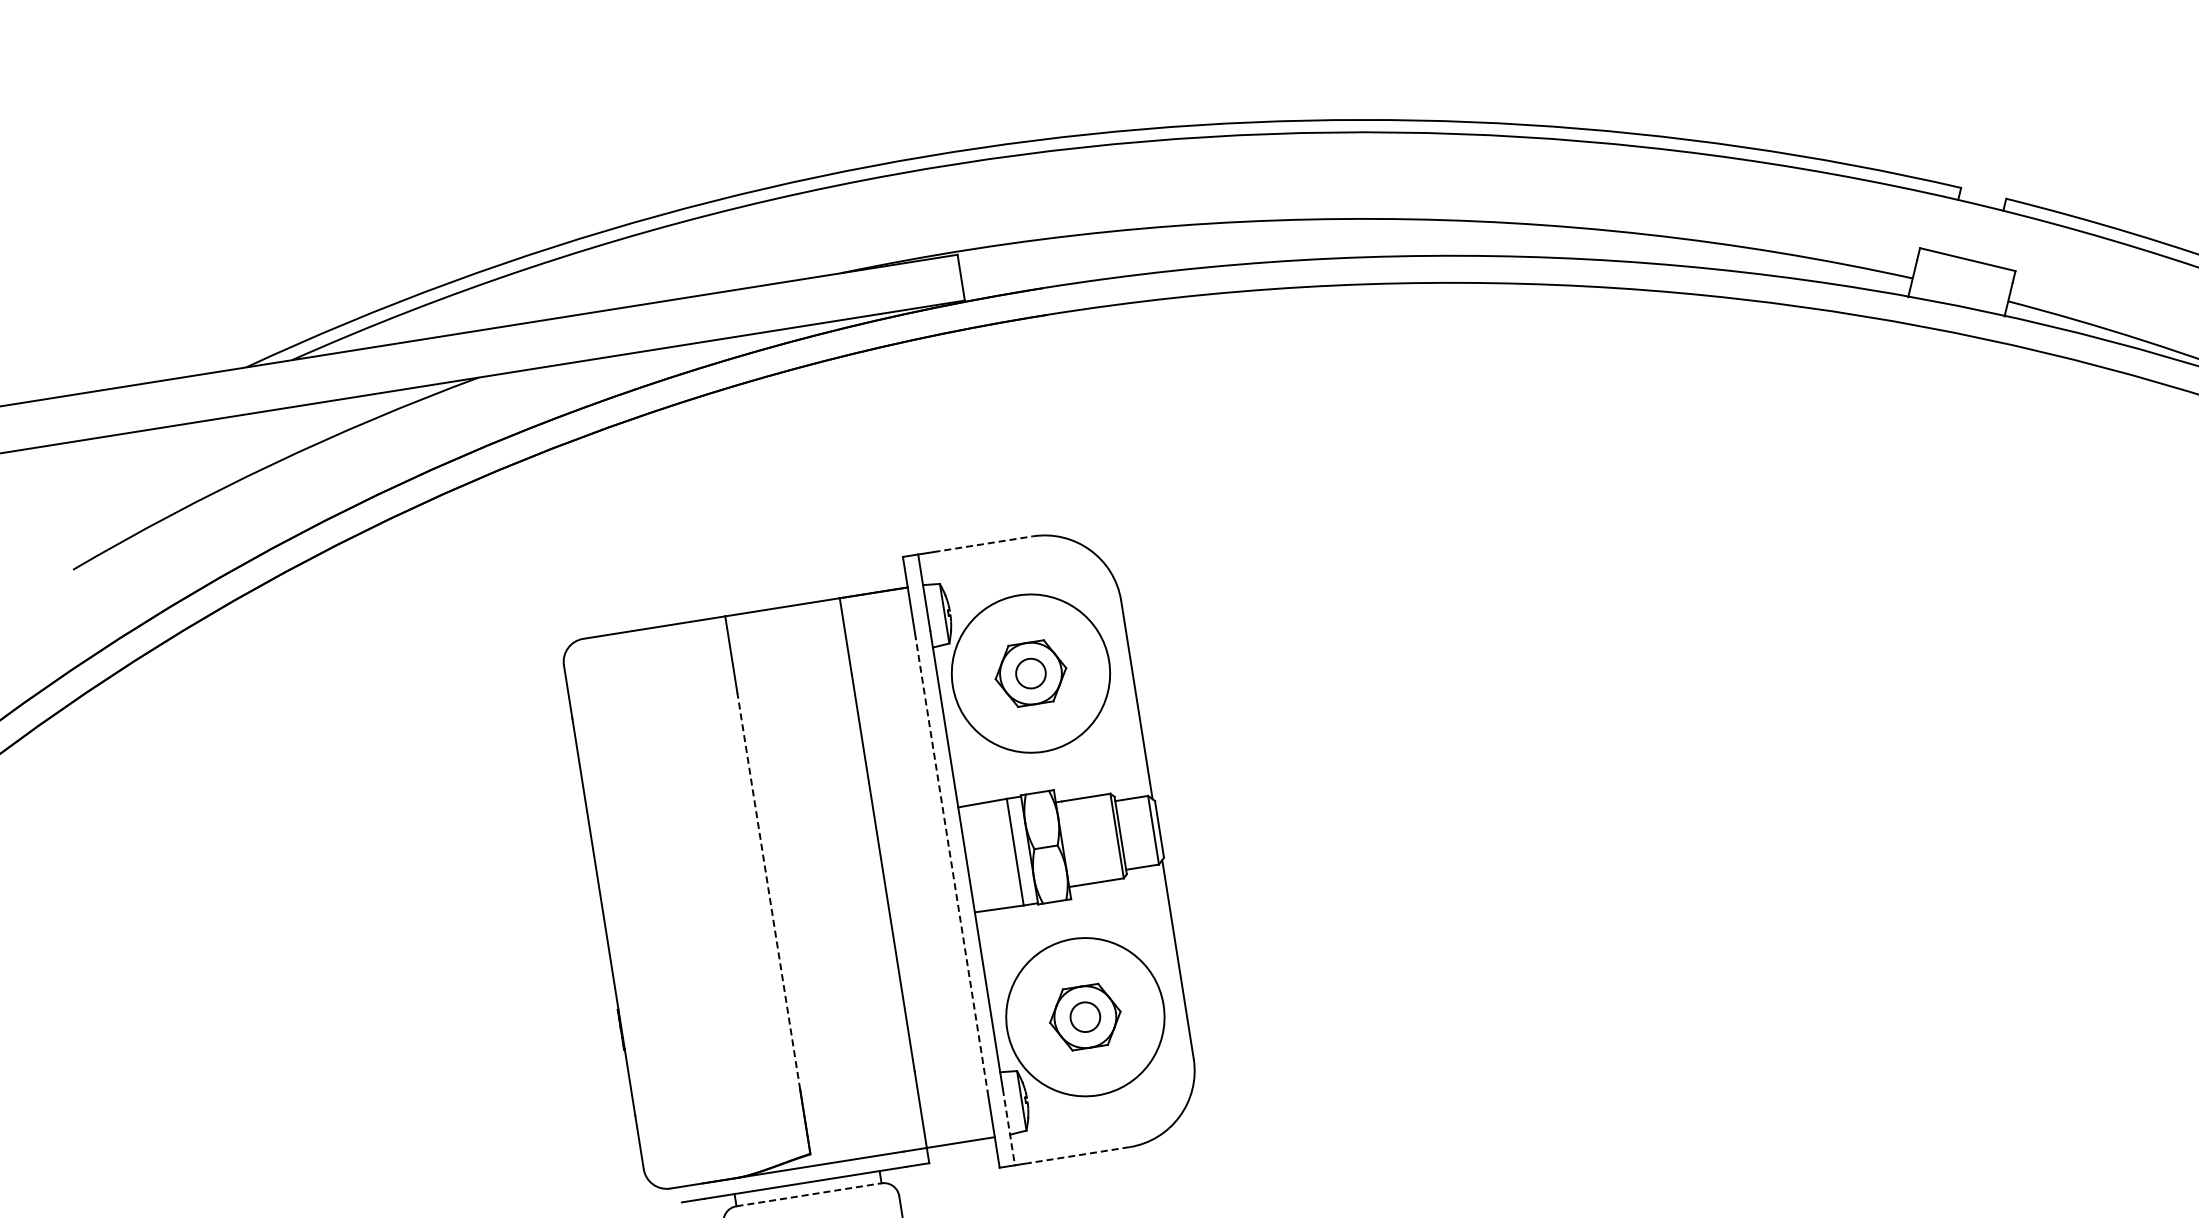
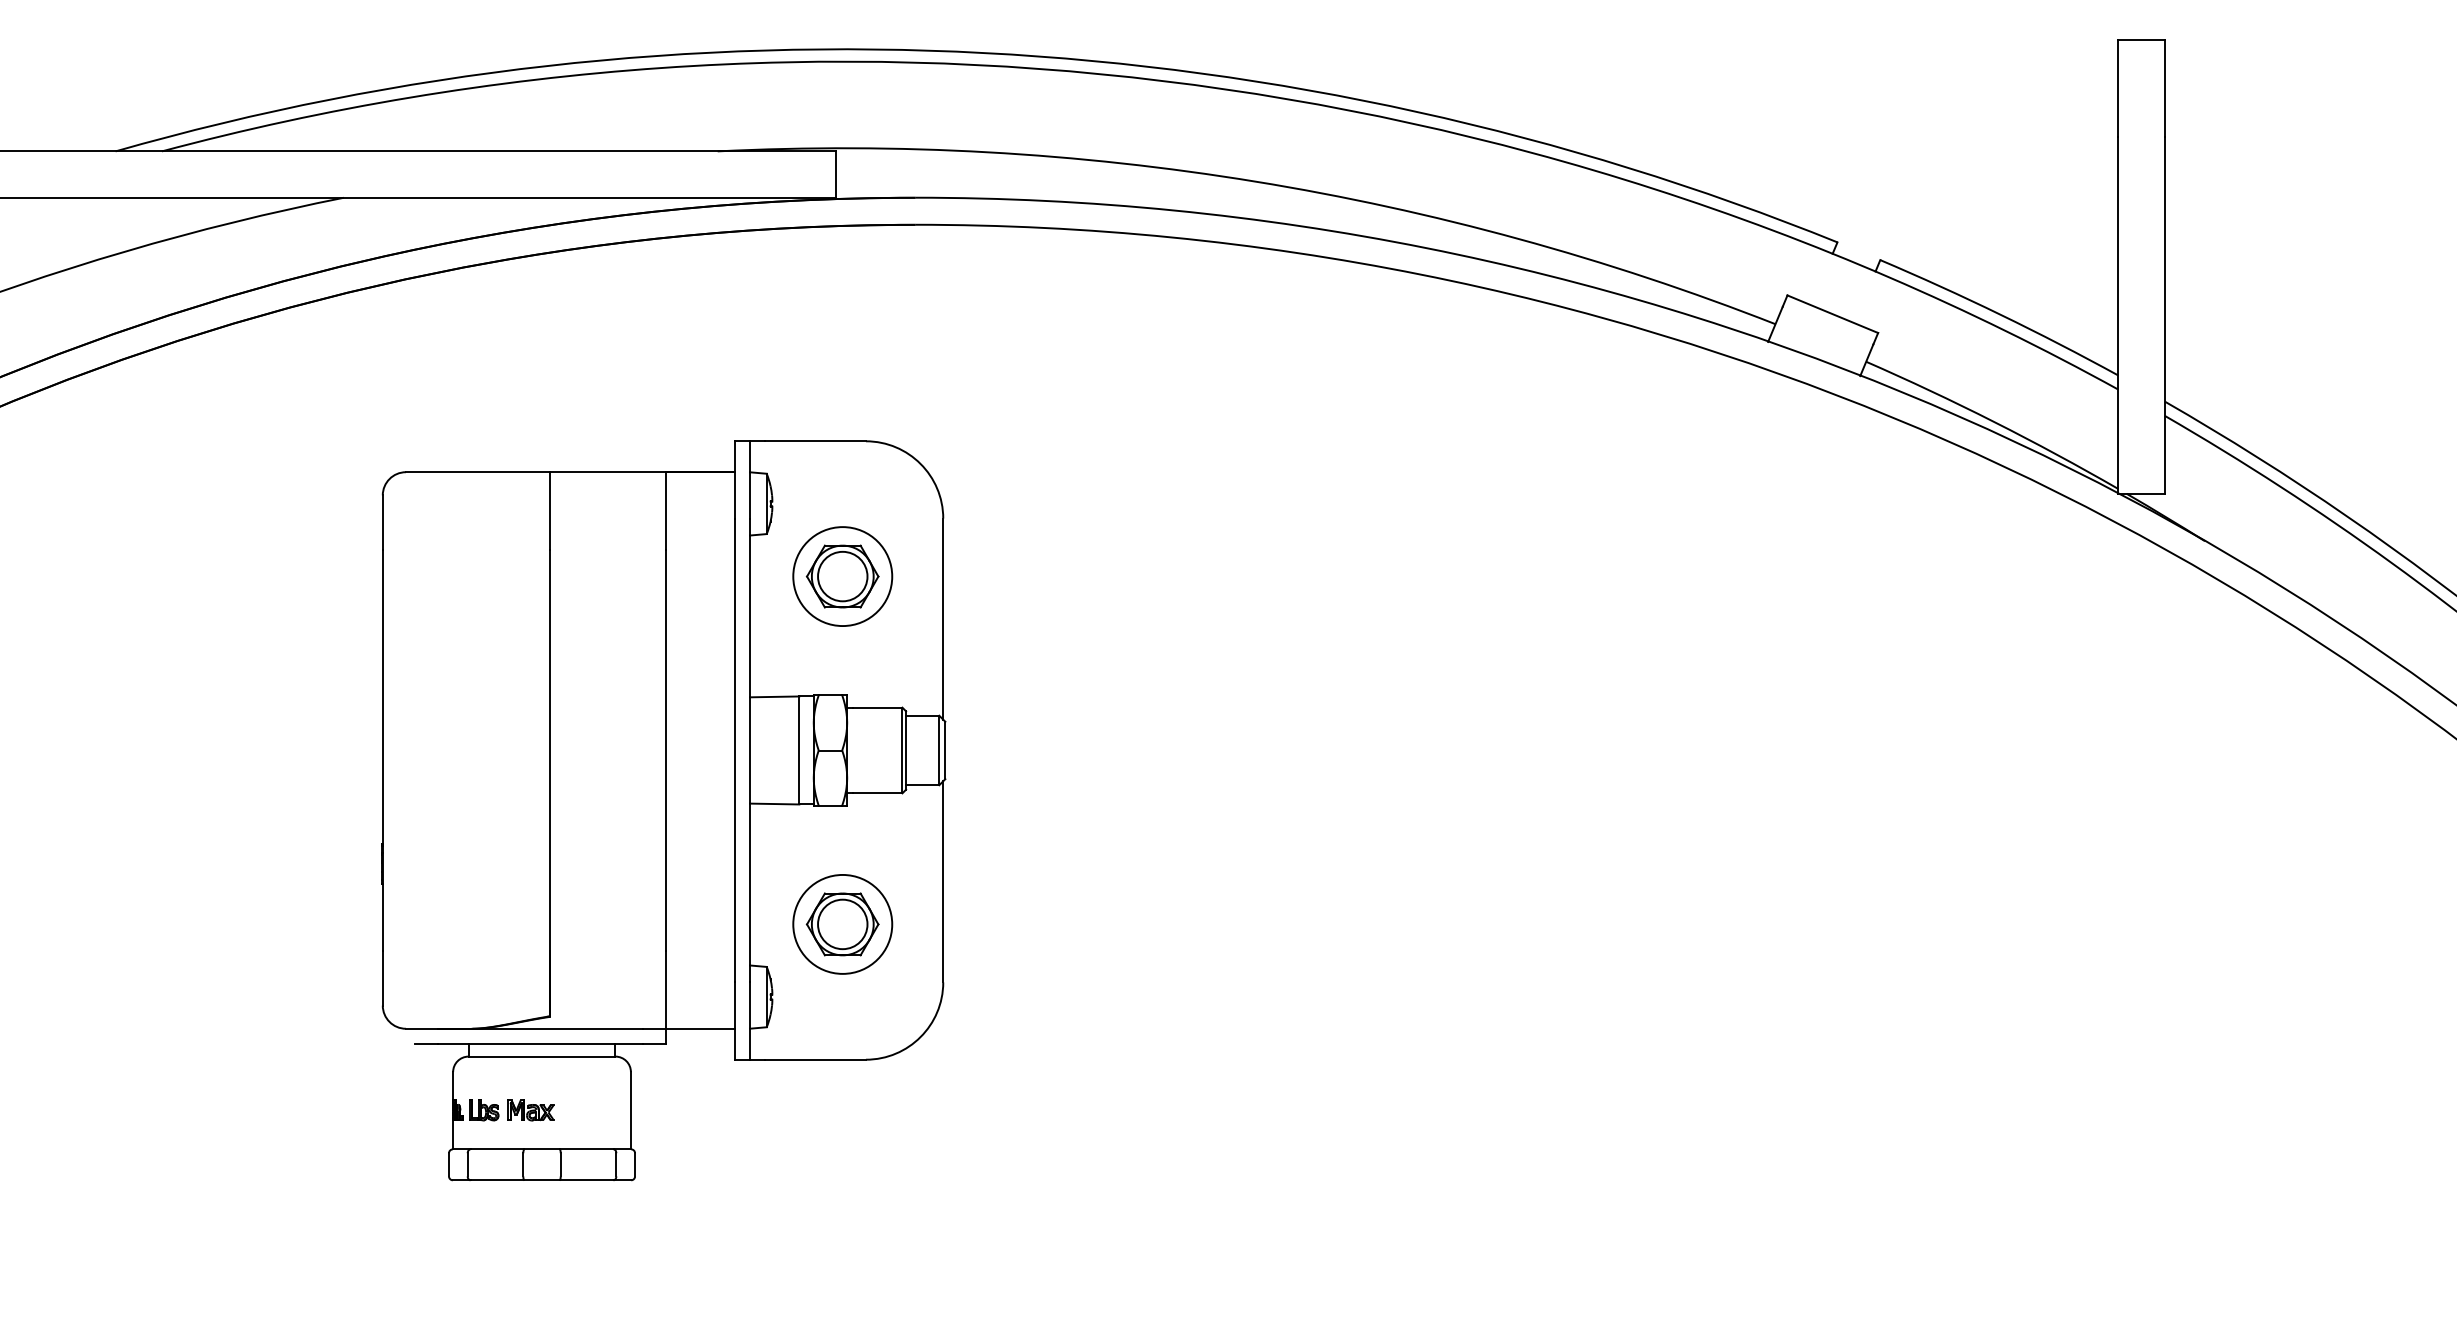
line: (983, 544) -> (816, 441), dashed -> solid
circle: (1030, 673) -> (842, 576), size x0.62
circle: (1030, 673) -> (842, 576), size x1.67
line: (951, 862) -> (734, 750), dashed -> solid
line: (768, 891) -> (549, 750), dashed -> solid
circle: (1084, 1016) -> (842, 923), size x0.62
circle: (1085, 1017) -> (842, 924), size x1.67
line: (1009, 1127) -> (750, 1021), dashed -> solid
line: (1079, 1154) -> (815, 1059), dashed -> solid
line: (809, 1194) -> (542, 1056), dashed -> solid

